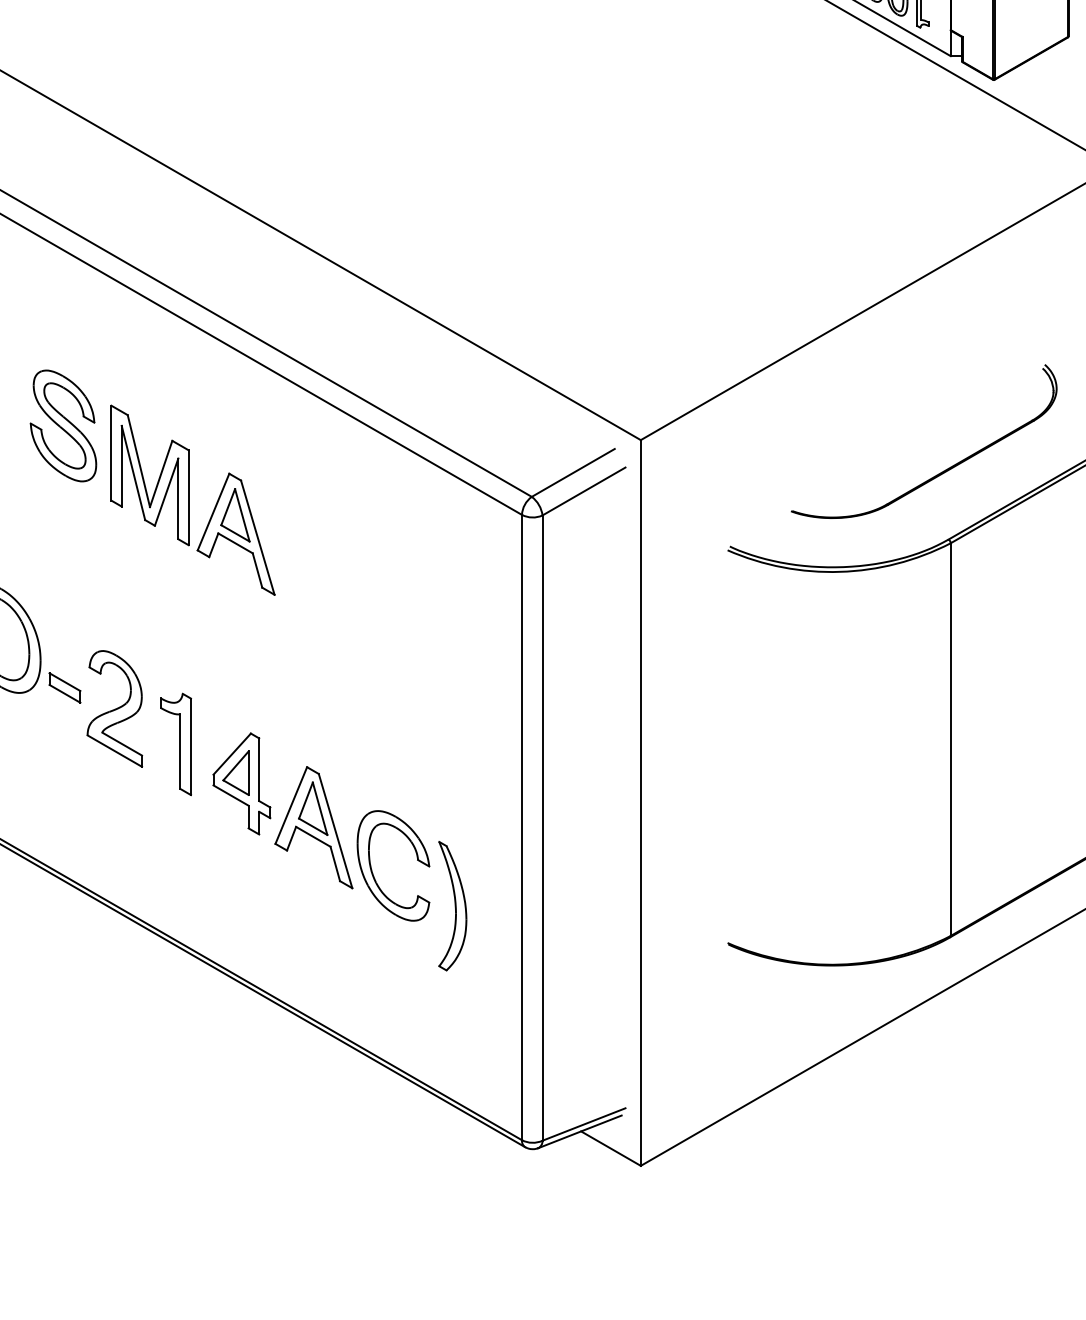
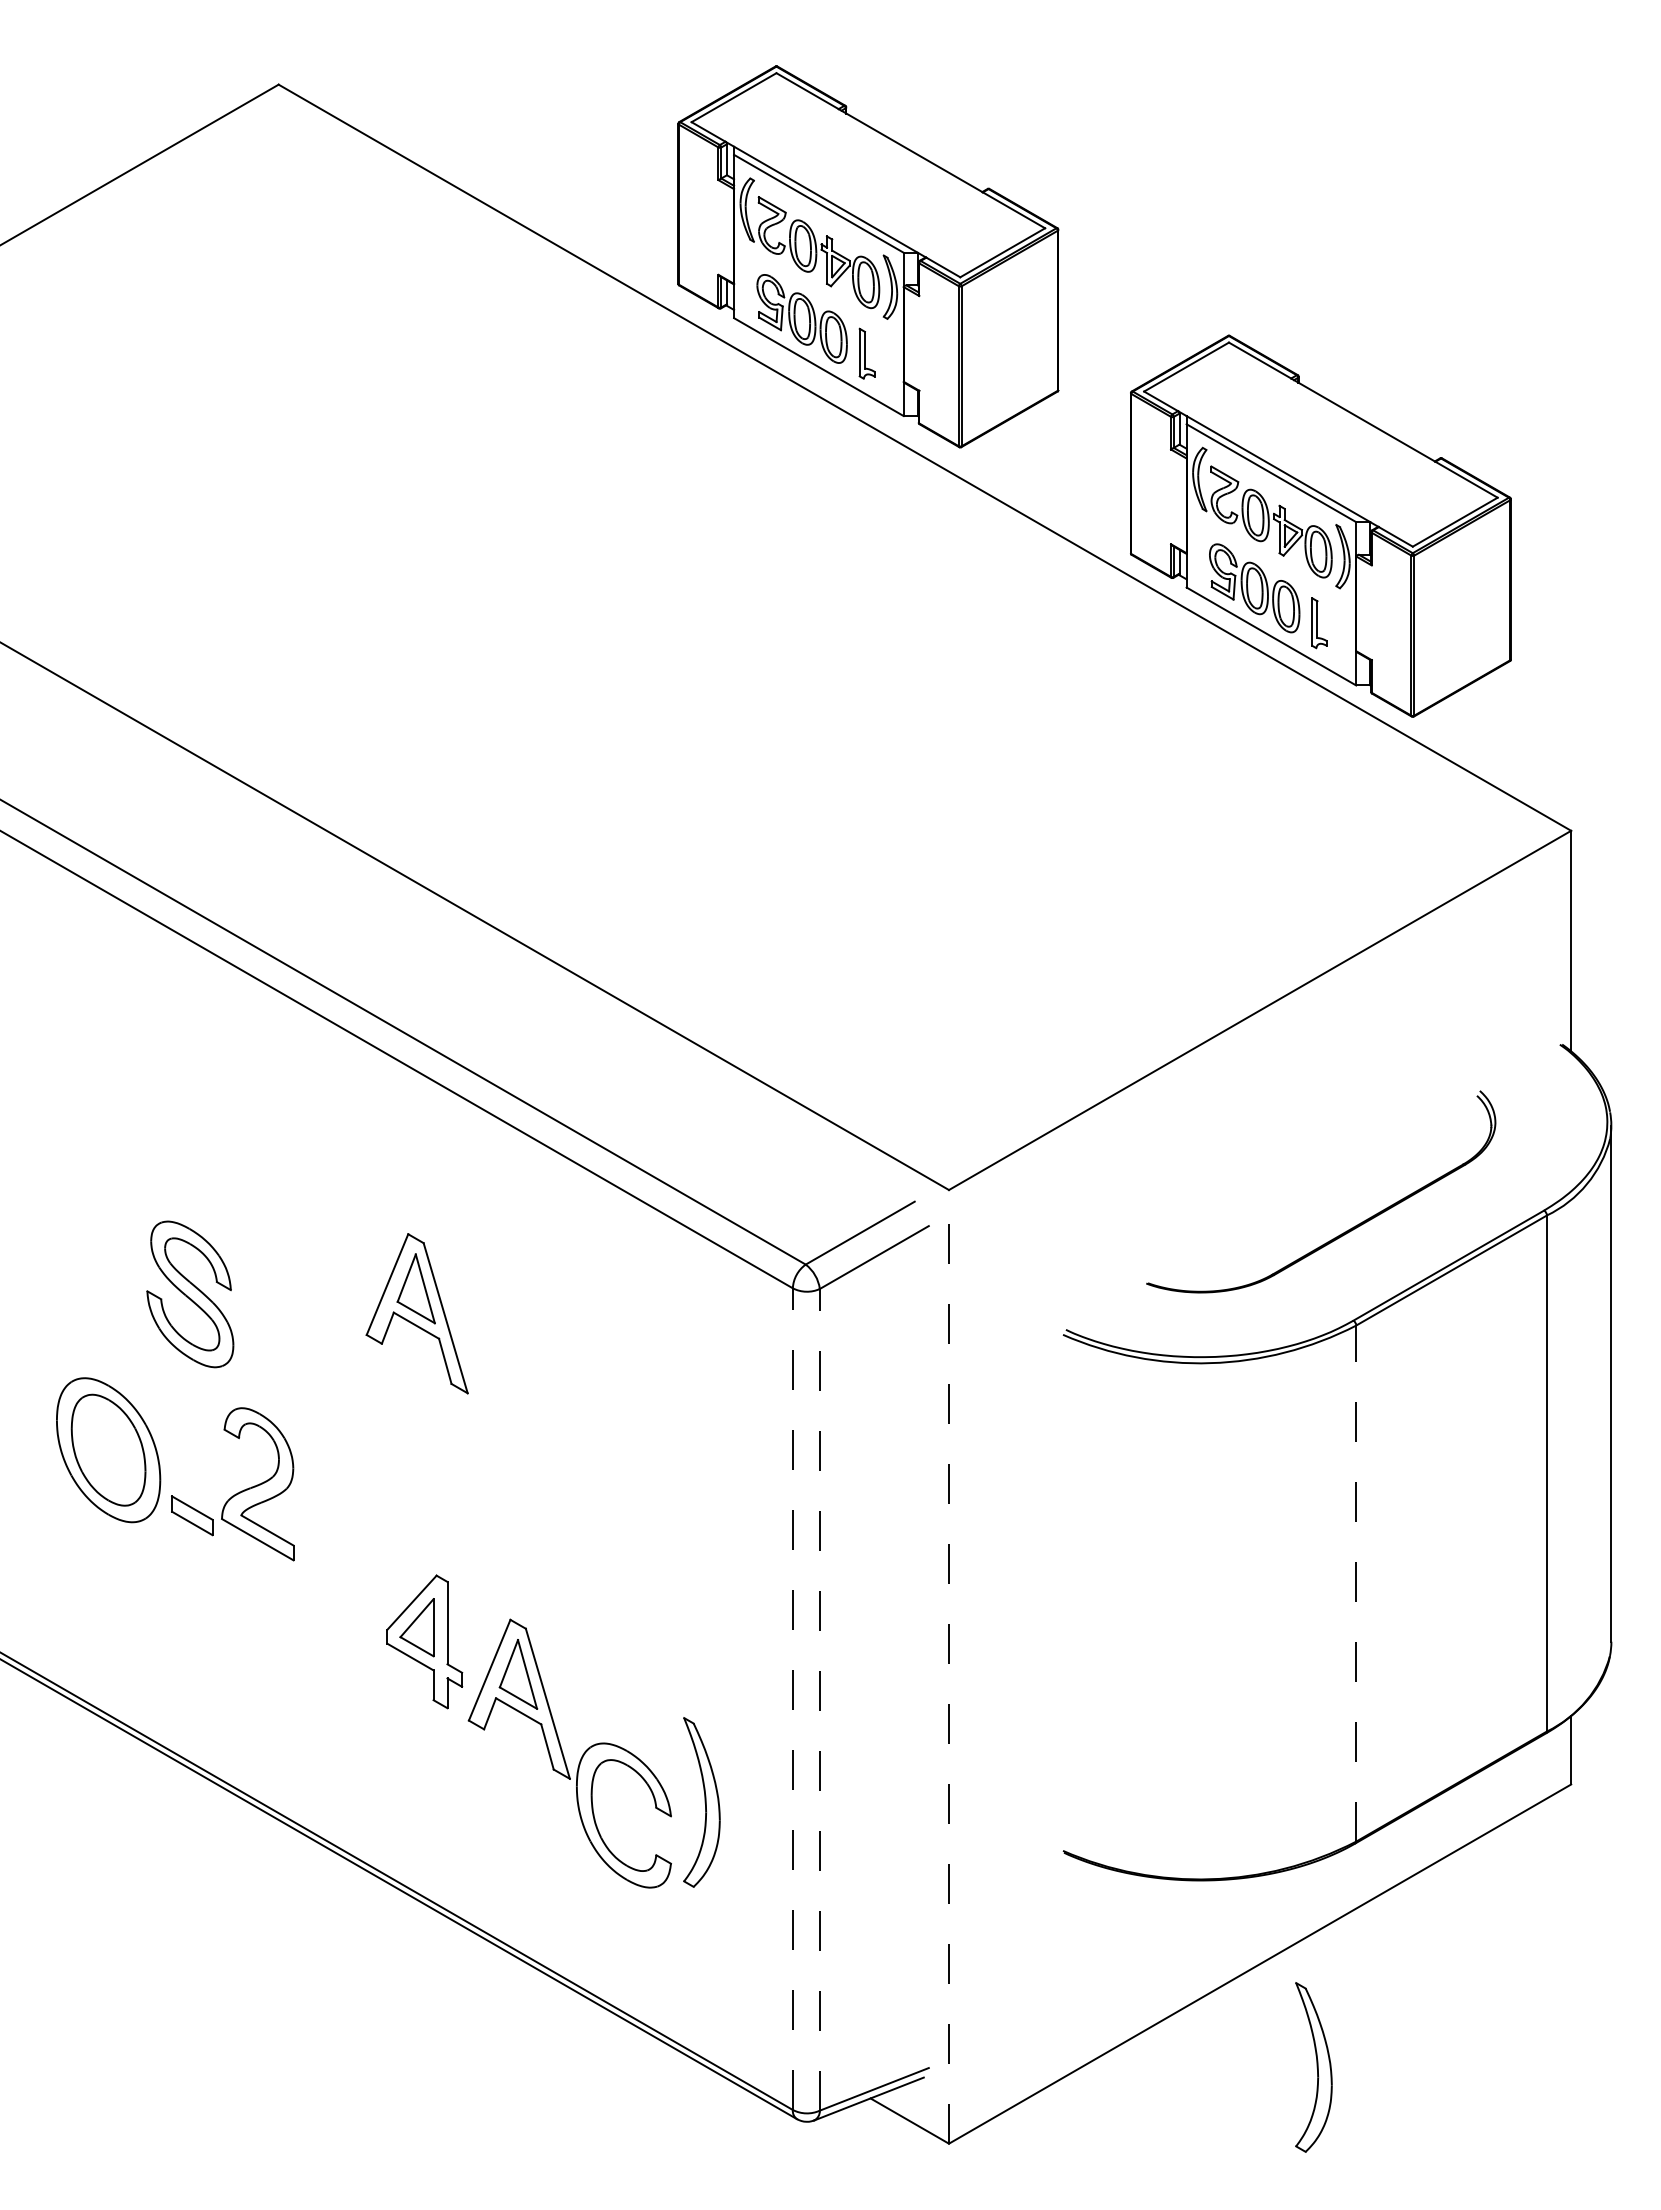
part: (63, 426) -> (190, 1294), moved
part: (143, 476) -> (295, 1237), removed
part: (114, 709) -> (257, 1484), moved
line: (950, 739) -> (1356, 1583), solid -> dashed
part: (175, 744) -> (337, 1589), removed
line: (641, 802) -> (949, 1666), solid -> dashed
line: (521, 827) -> (792, 1699), solid -> dashed
line: (542, 827) -> (819, 1699), solid -> dashed
part: (373, 873) -> (597, 1825), moved
part: (918, 1107) -> (1313, 2067), added

